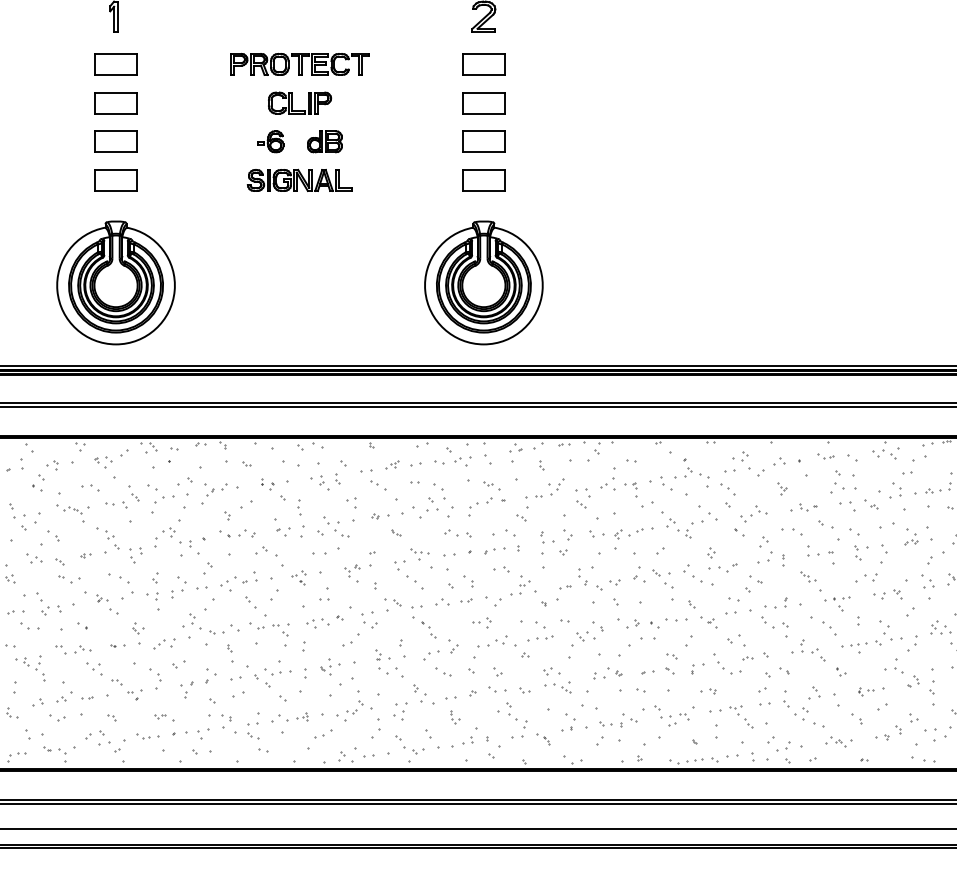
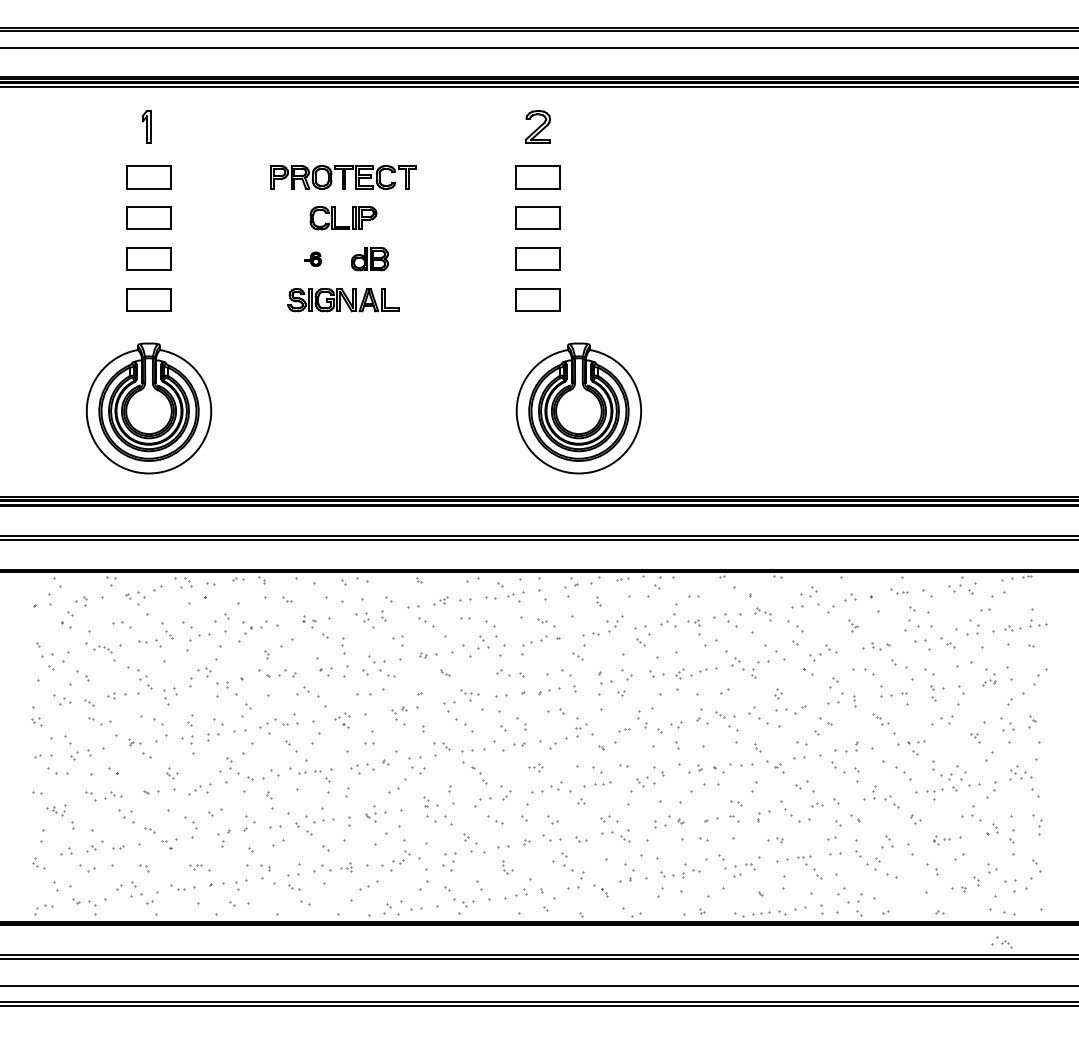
part: (270, 142) -> (312, 259), size x0.6
part: (483, 282) -> (578, 408), moved
part: (696, 476) -> (762, 613), size x0.6
part: (86, 555) -> (117, 696), size x1.6
part: (879, 595) -> (946, 776), moved
part: (442, 601) -> (494, 745), size x1.6
part: (481, 622) -> (535, 767), size x0.7
part: (28, 663) -> (56, 810), size x0.7
part: (835, 741) -> (1001, 942), moved

